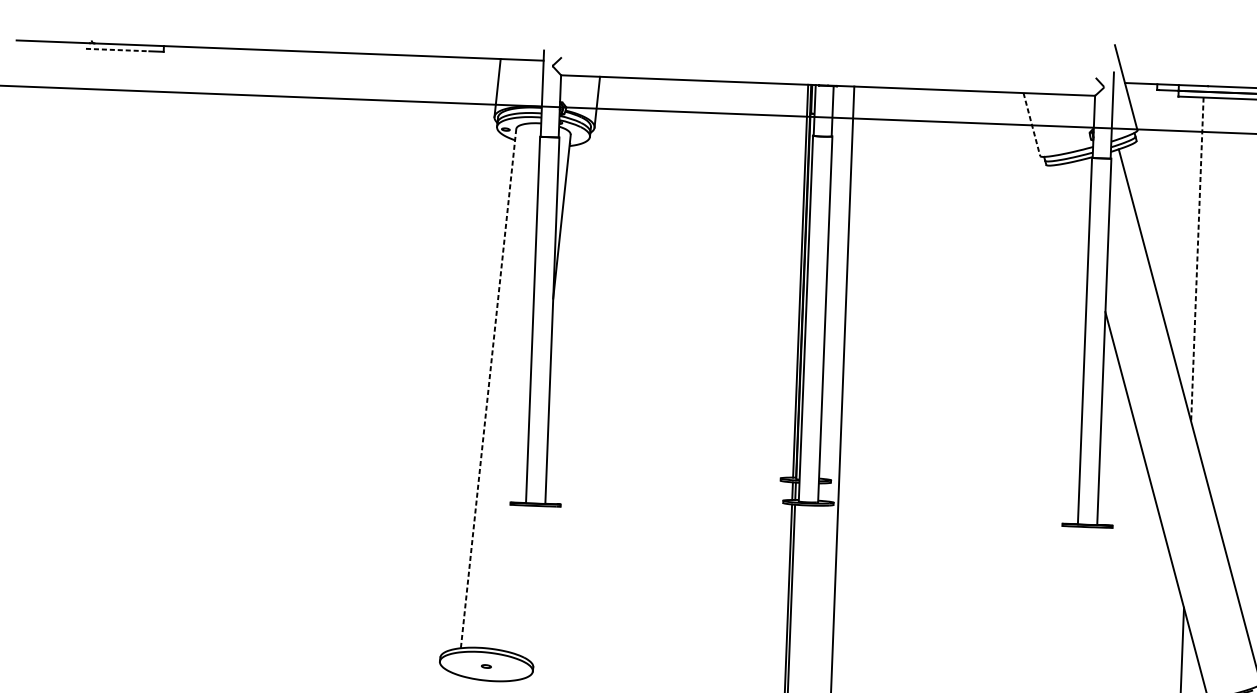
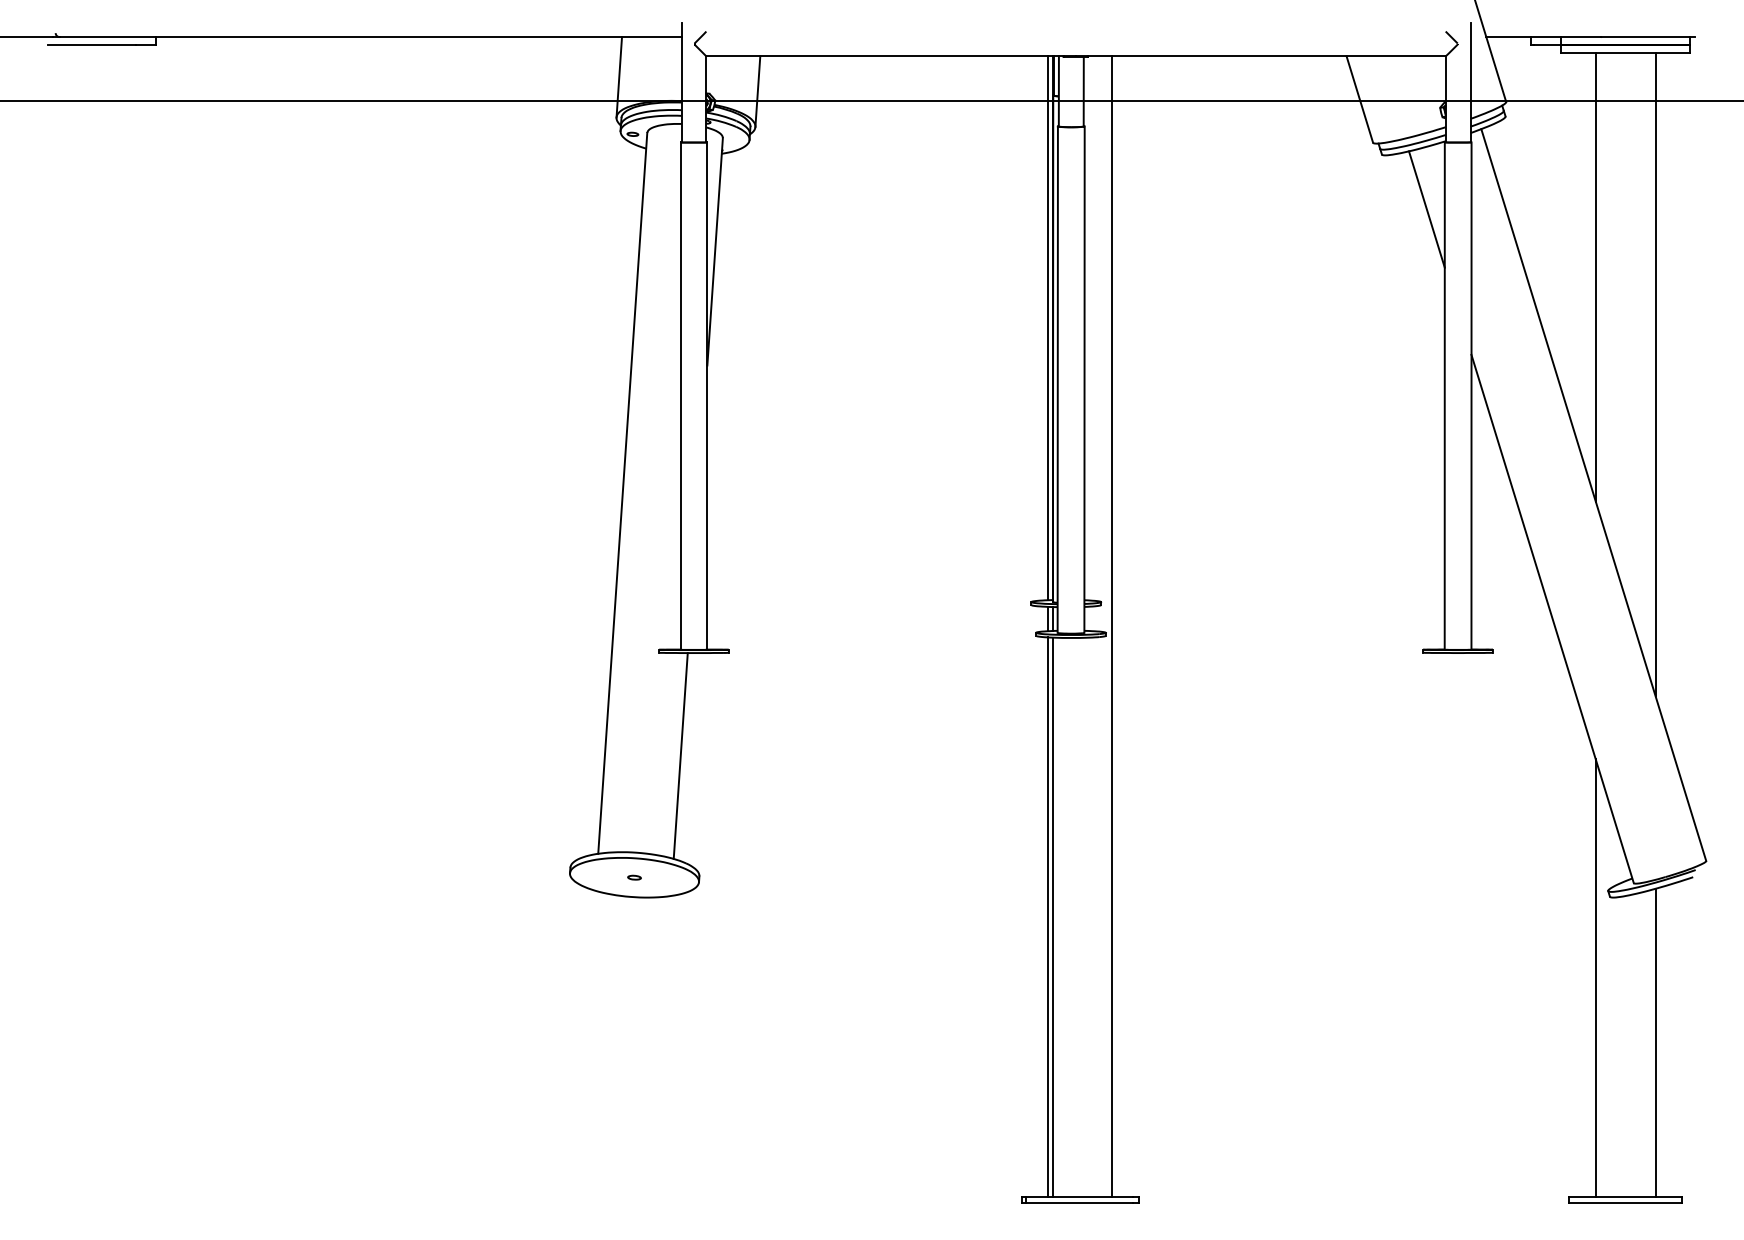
line: (118, 50) -> (92, 45), dashed -> solid
line: (1031, 125) -> (1359, 100), dashed -> solid
line: (1076, 205) -> (1426, 209), added
line: (1197, 259) -> (1595, 277), dashed -> solid
line: (1237, 331) -> (1655, 374), added
line: (488, 388) -> (622, 493), dashed -> solid
line: (523, 579) -> (680, 755), added

